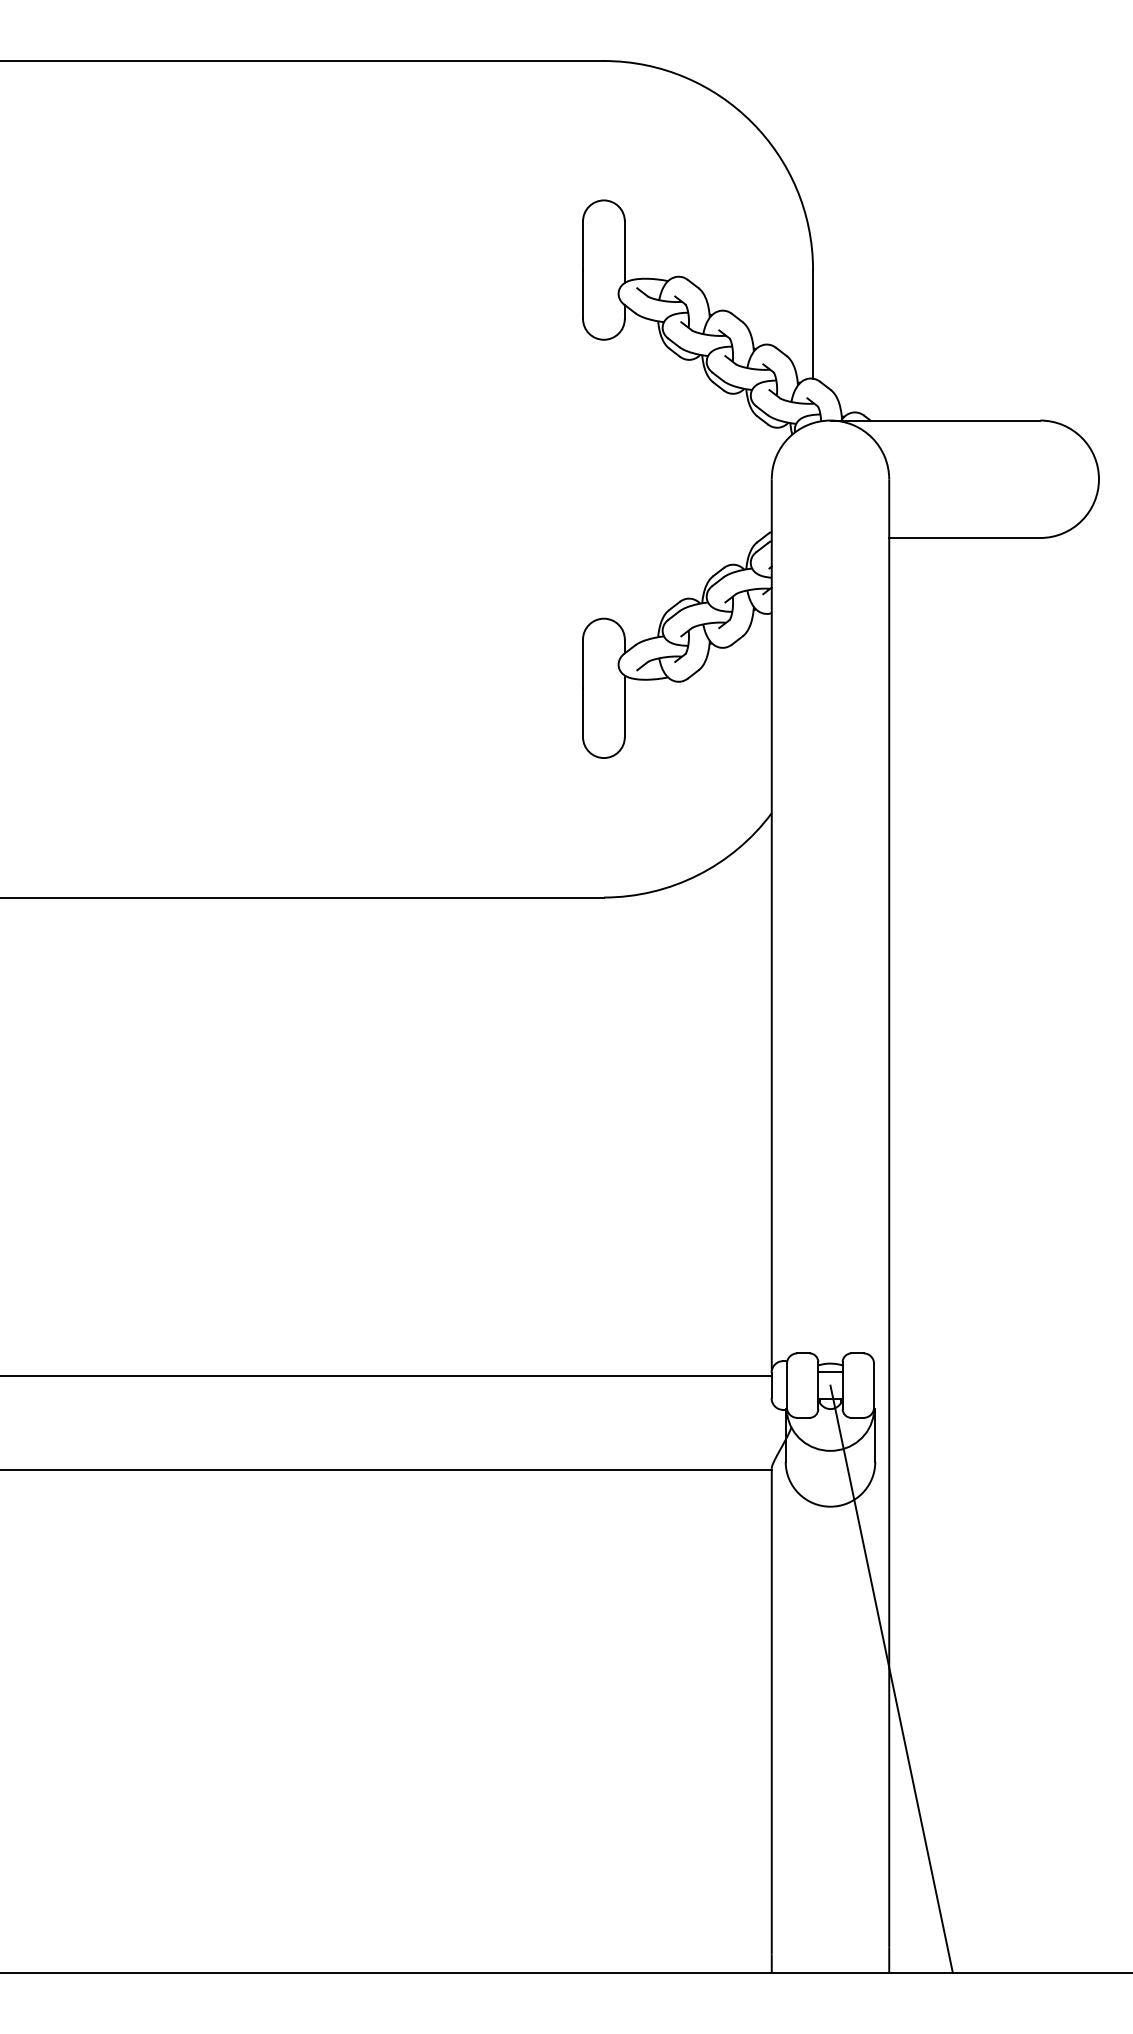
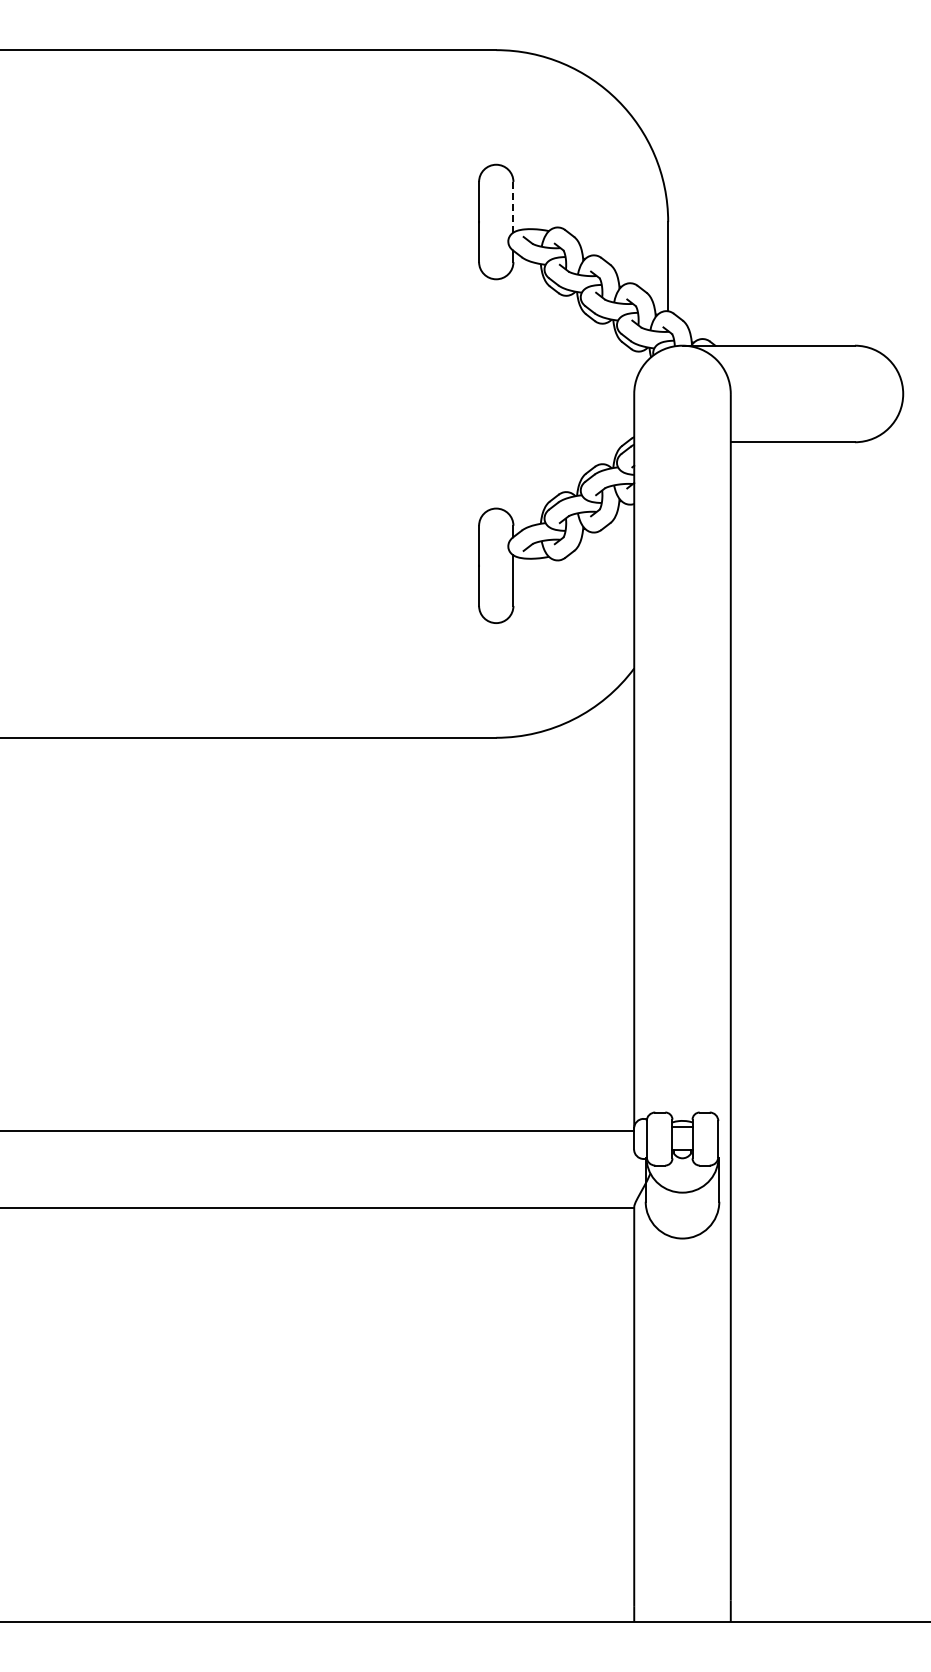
line: (624, 252) -> (513, 207), solid -> dashed
line: (891, 1679) -> (732, 1380), removed

